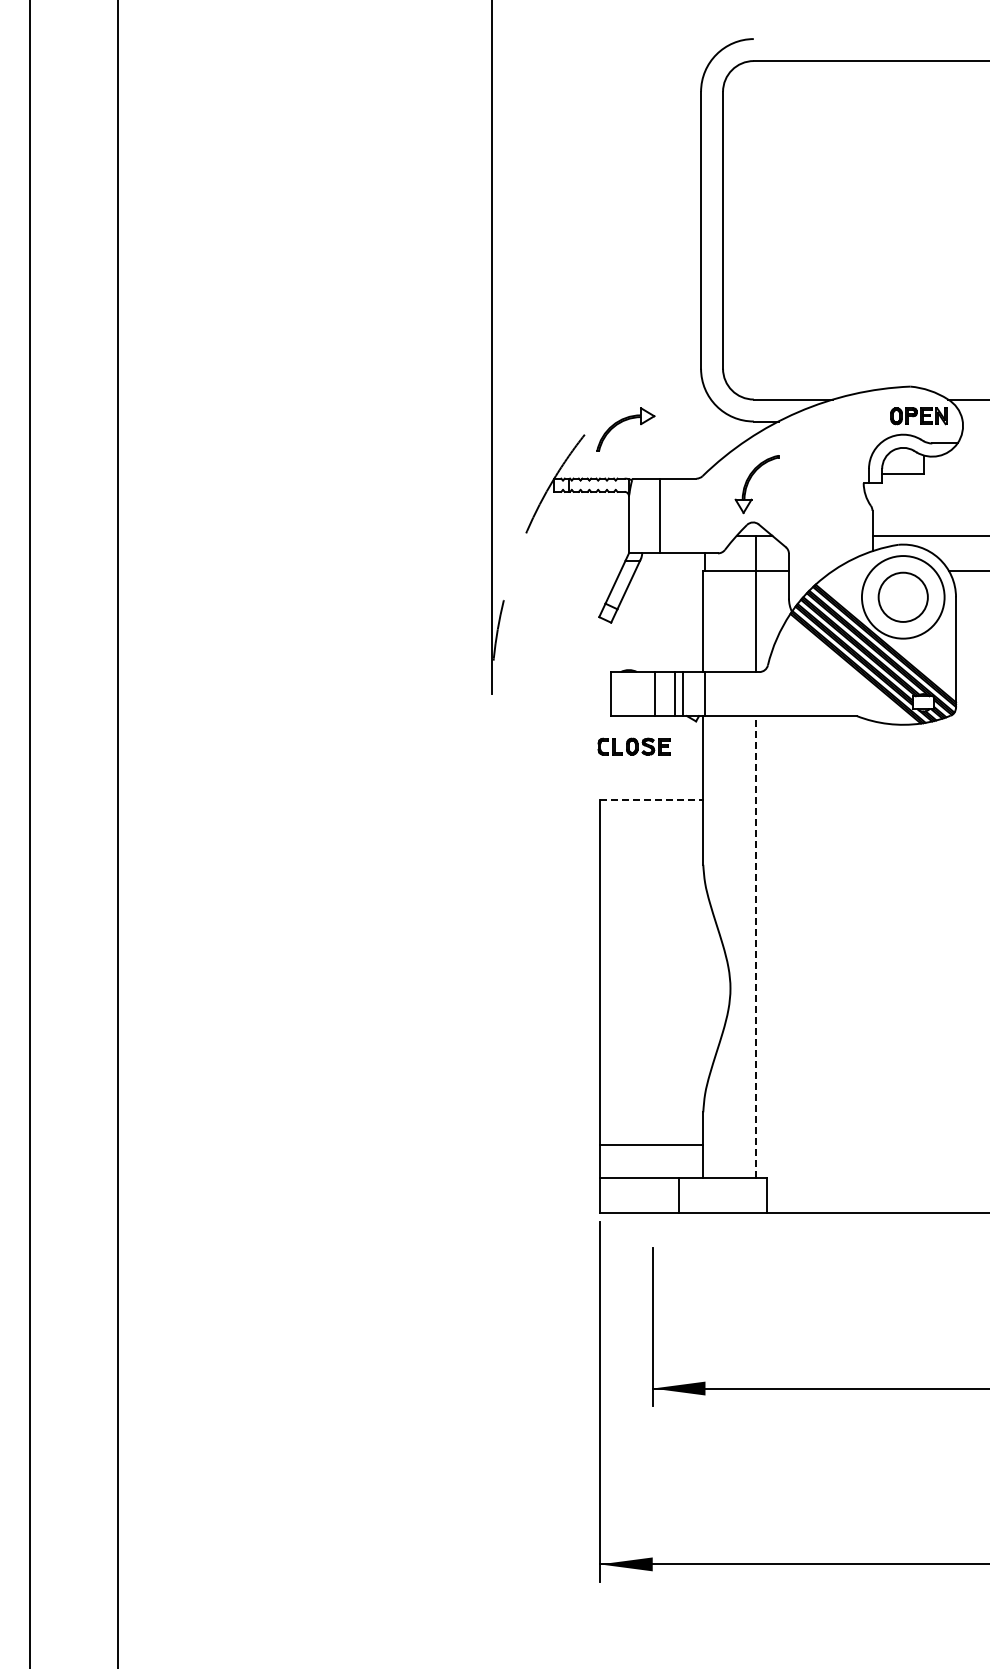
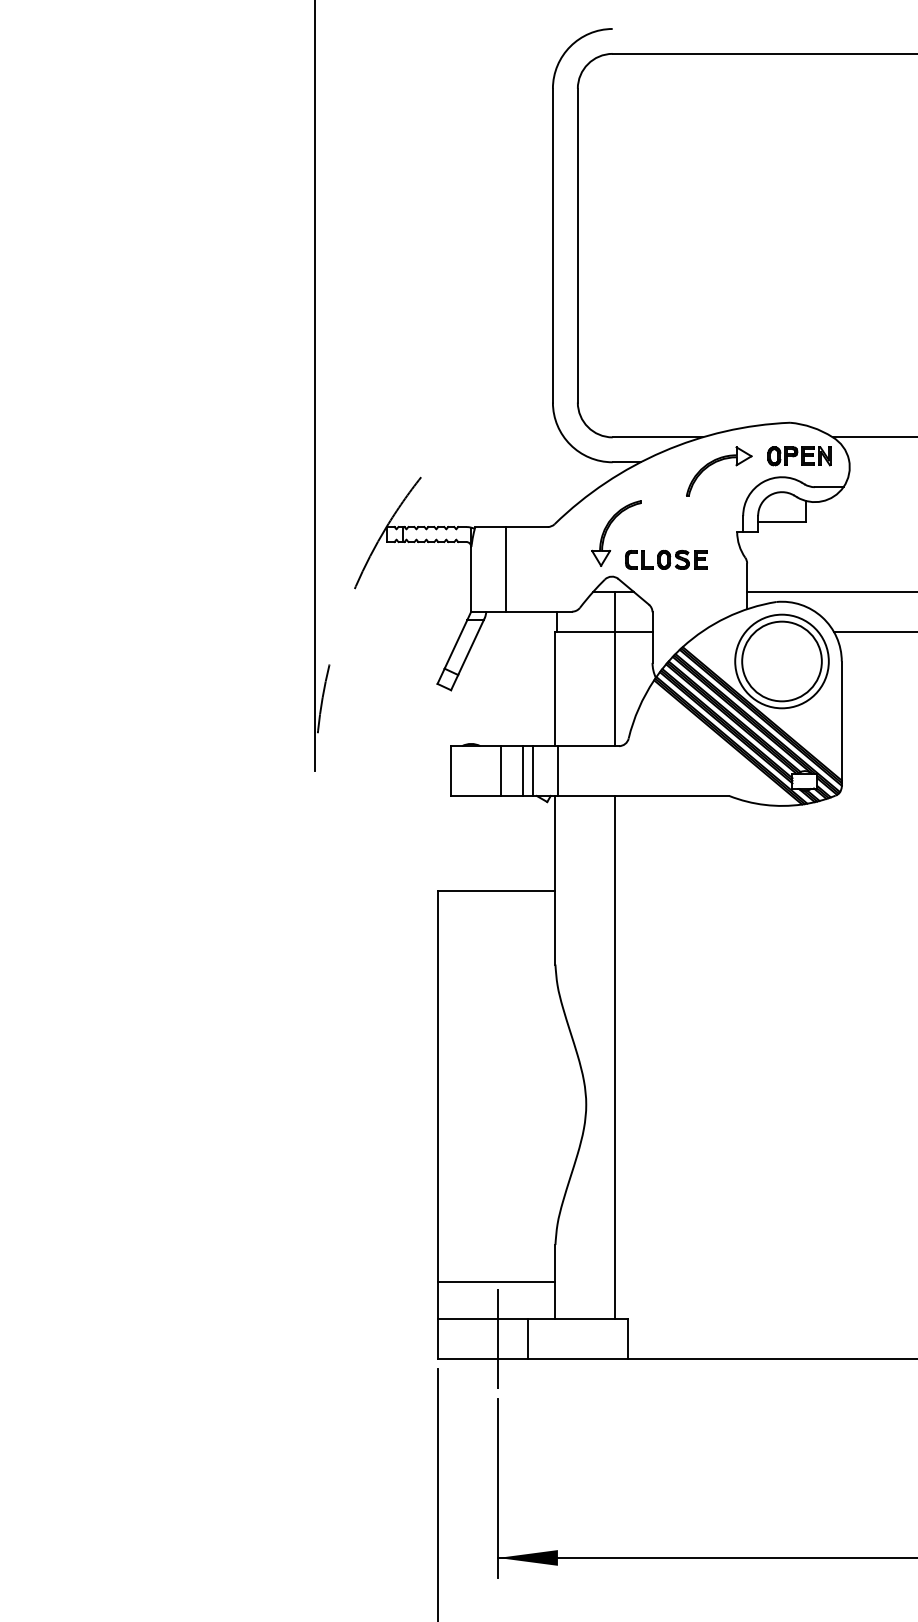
part: (622, 422) -> (715, 463), moved
circle: (903, 597) -> (782, 661), size x1.43
part: (633, 746) -> (665, 559), moved
line: (651, 799) -> (496, 890), dashed -> solid
line: (756, 946) -> (615, 1057), dashed -> solid
line: (652, 1195) -> (497, 1339), added

